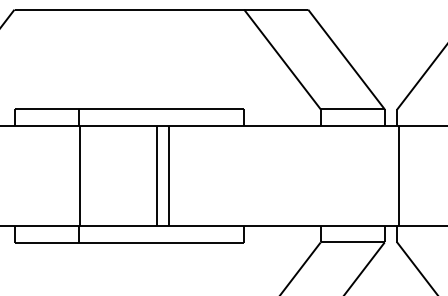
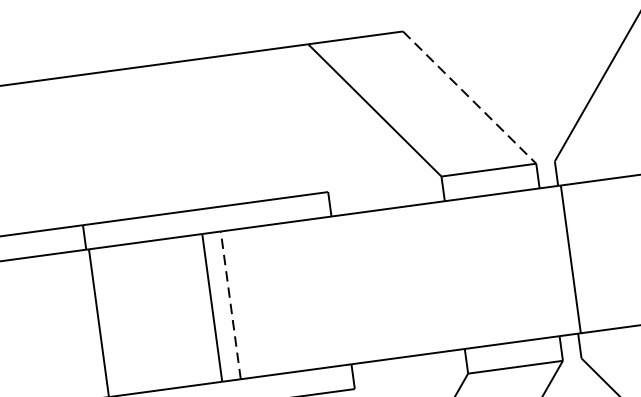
line: (346, 59) -> (469, 97), solid -> dashed
line: (169, 175) -> (230, 304), solid -> dashed

